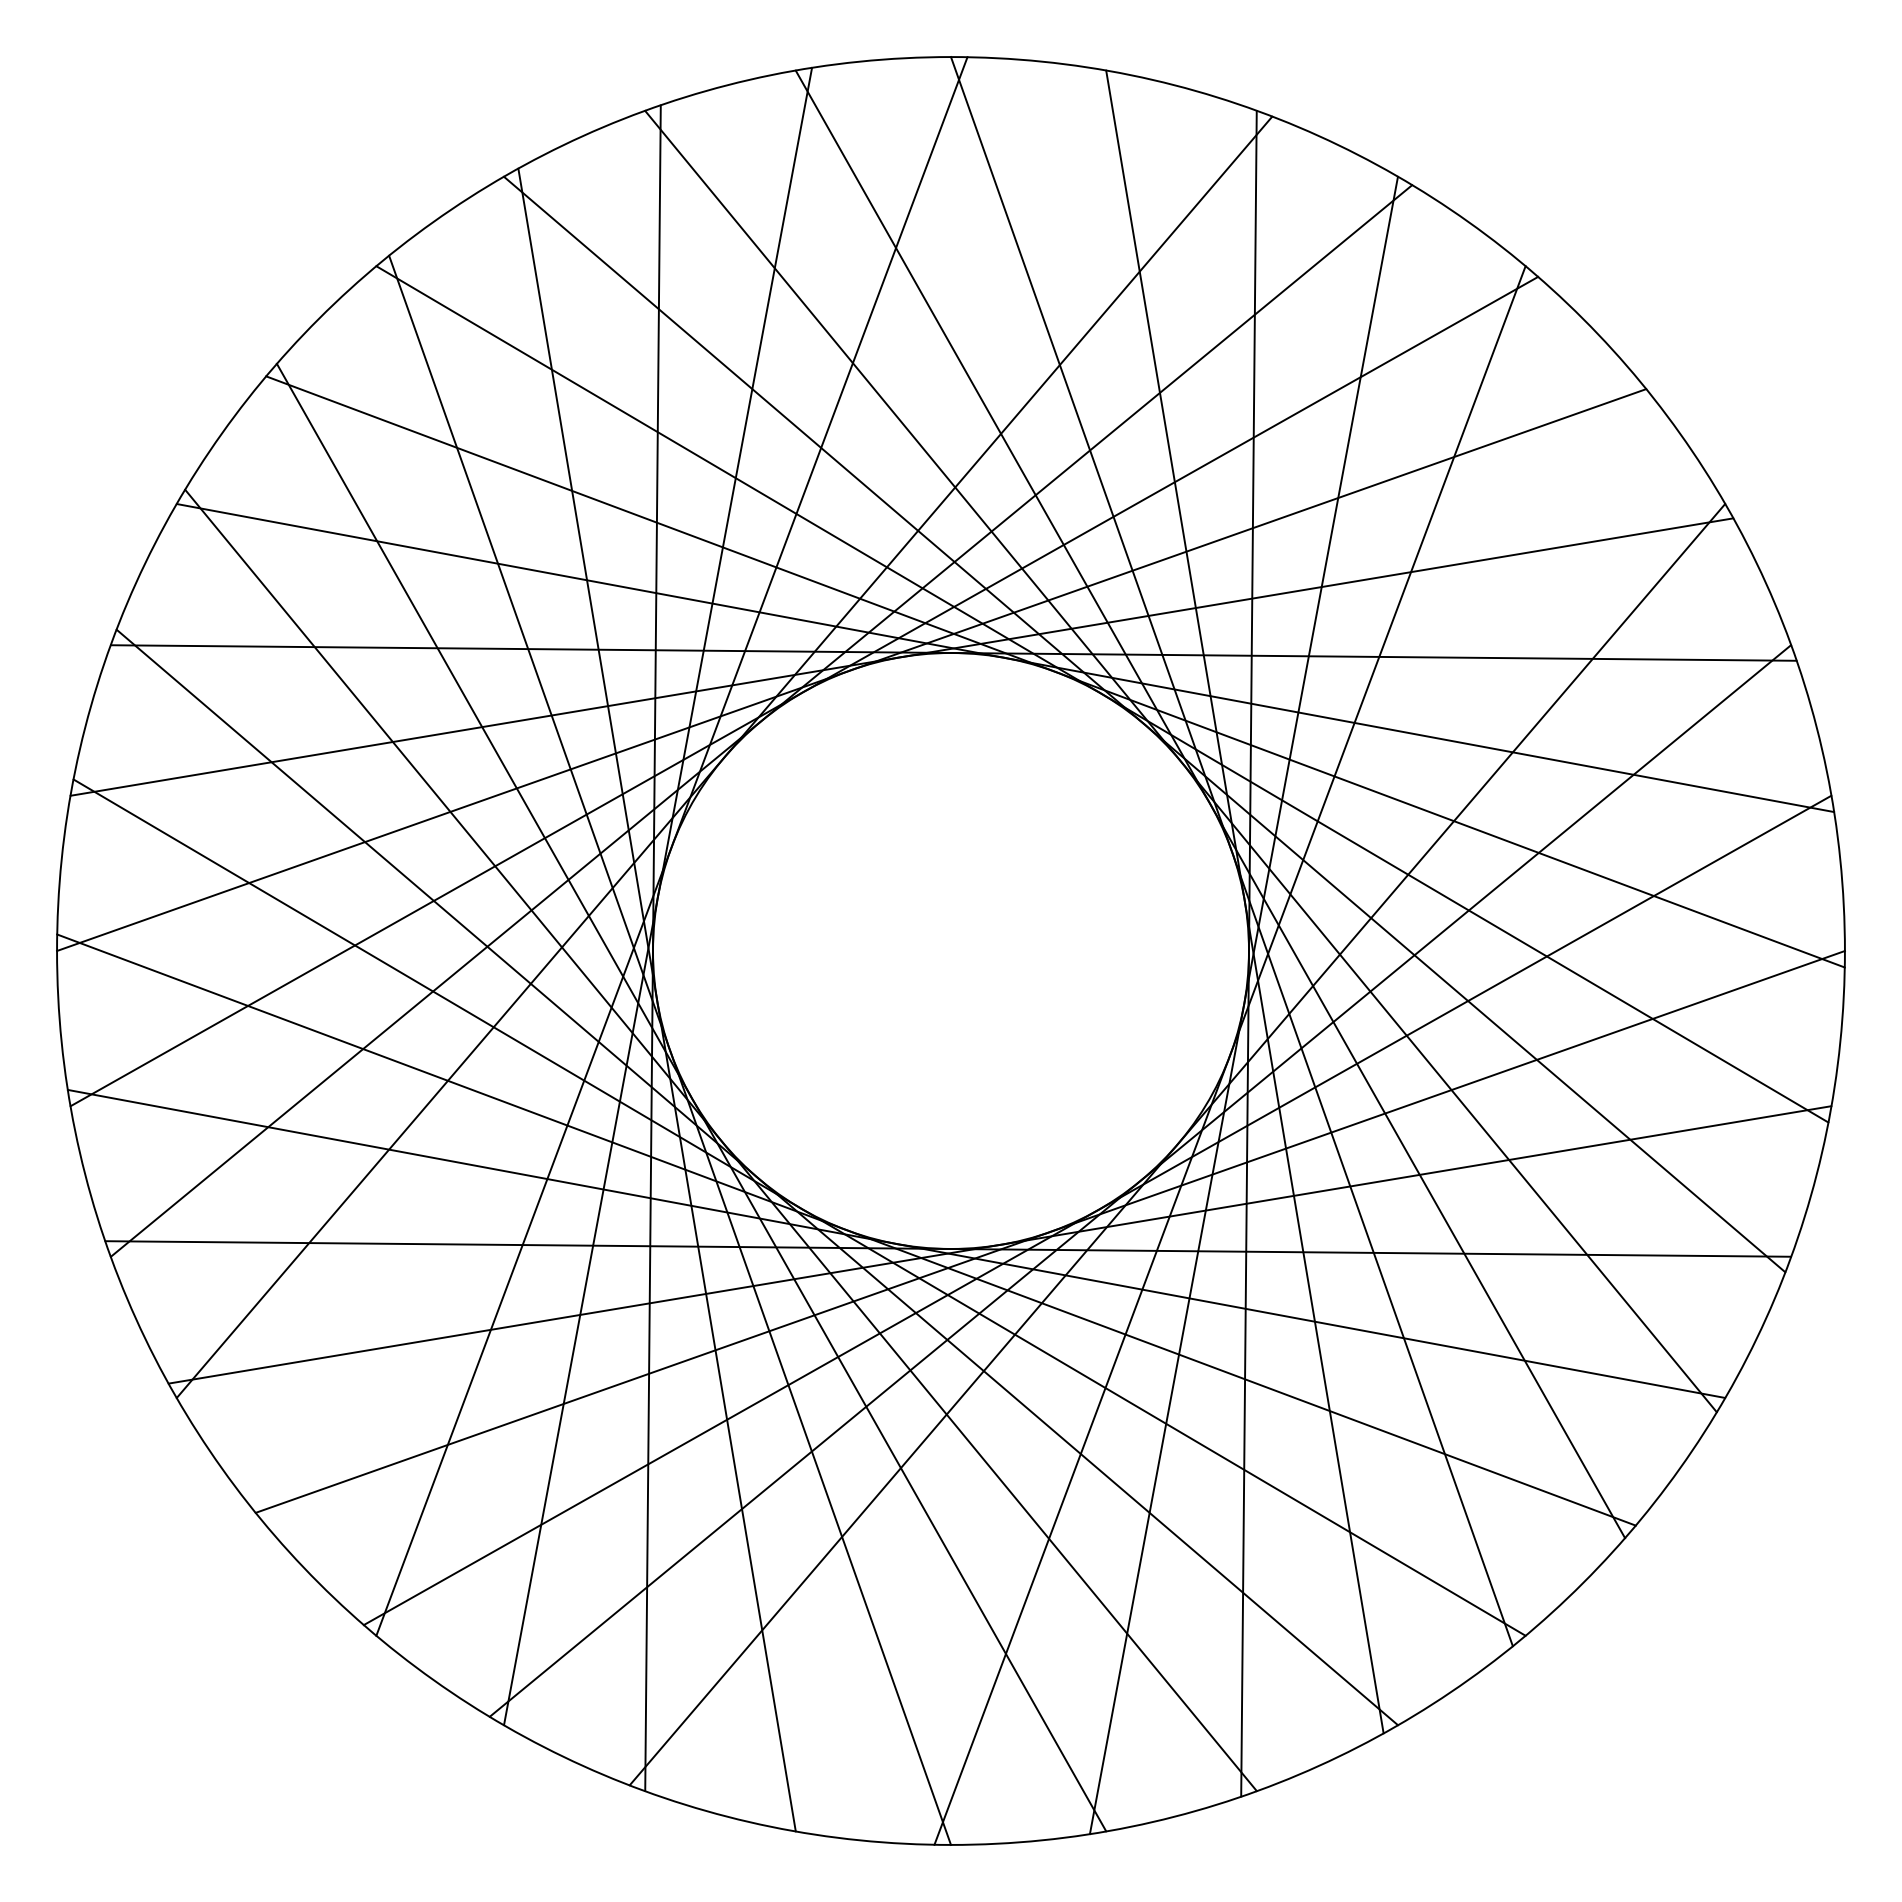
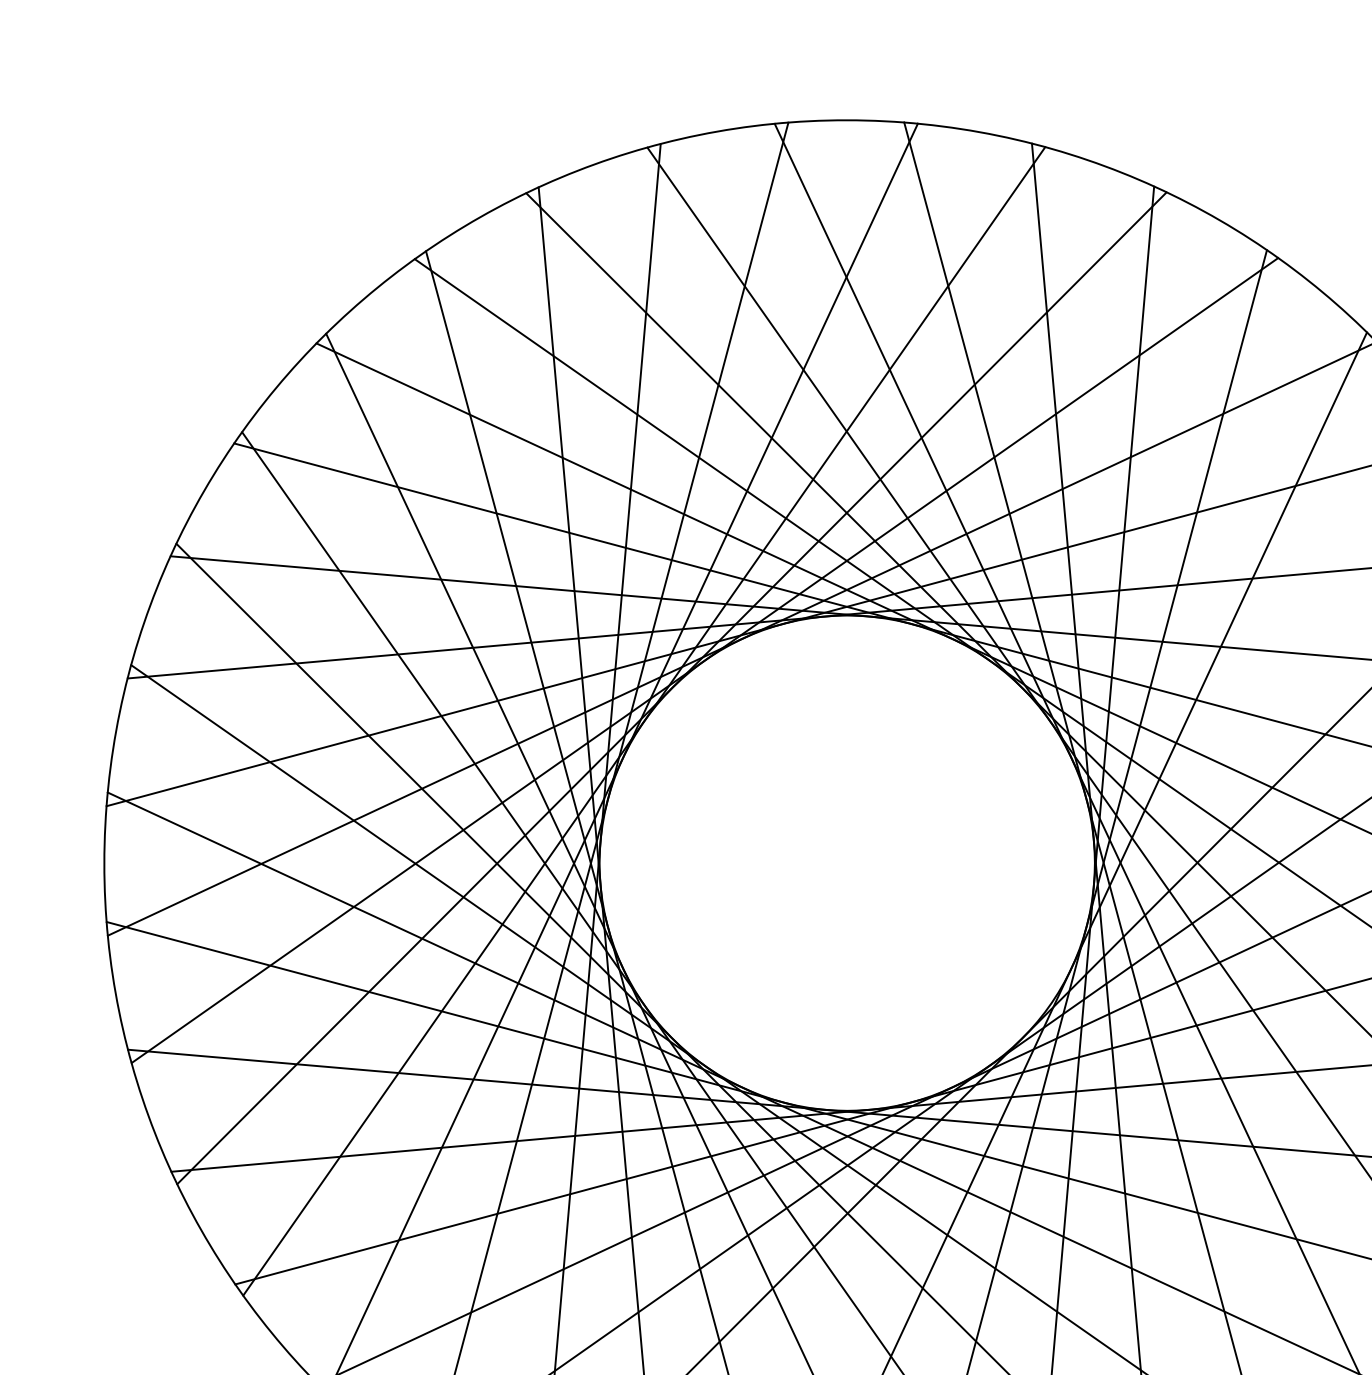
line: (694, 799) -> (644, 721), added

